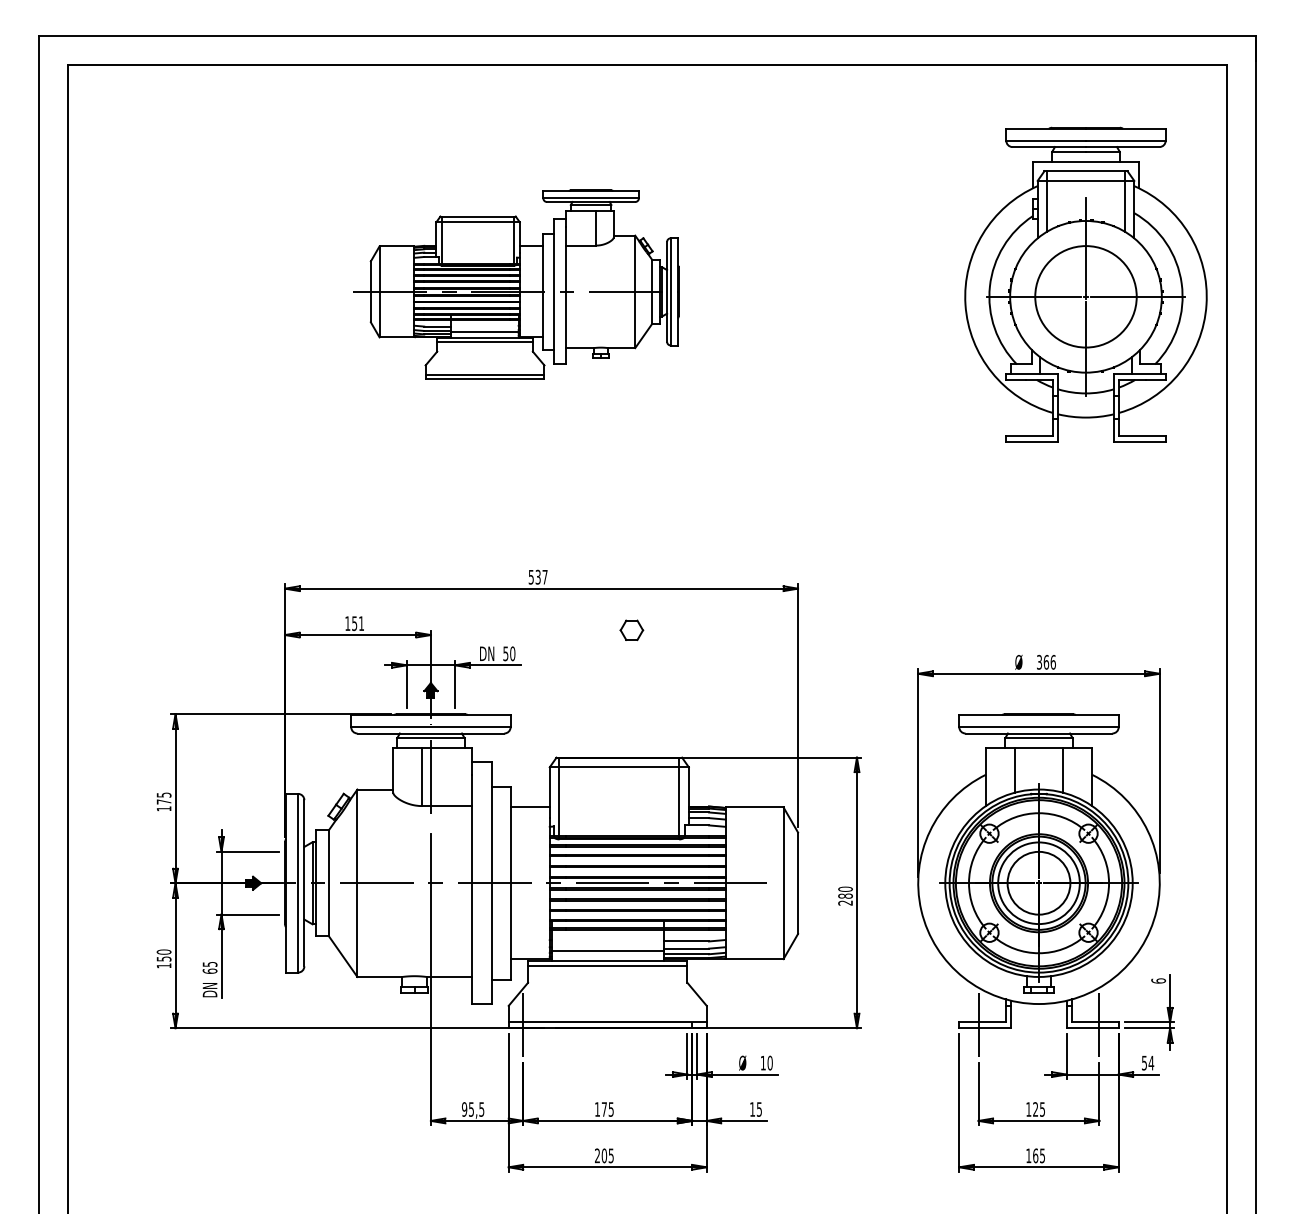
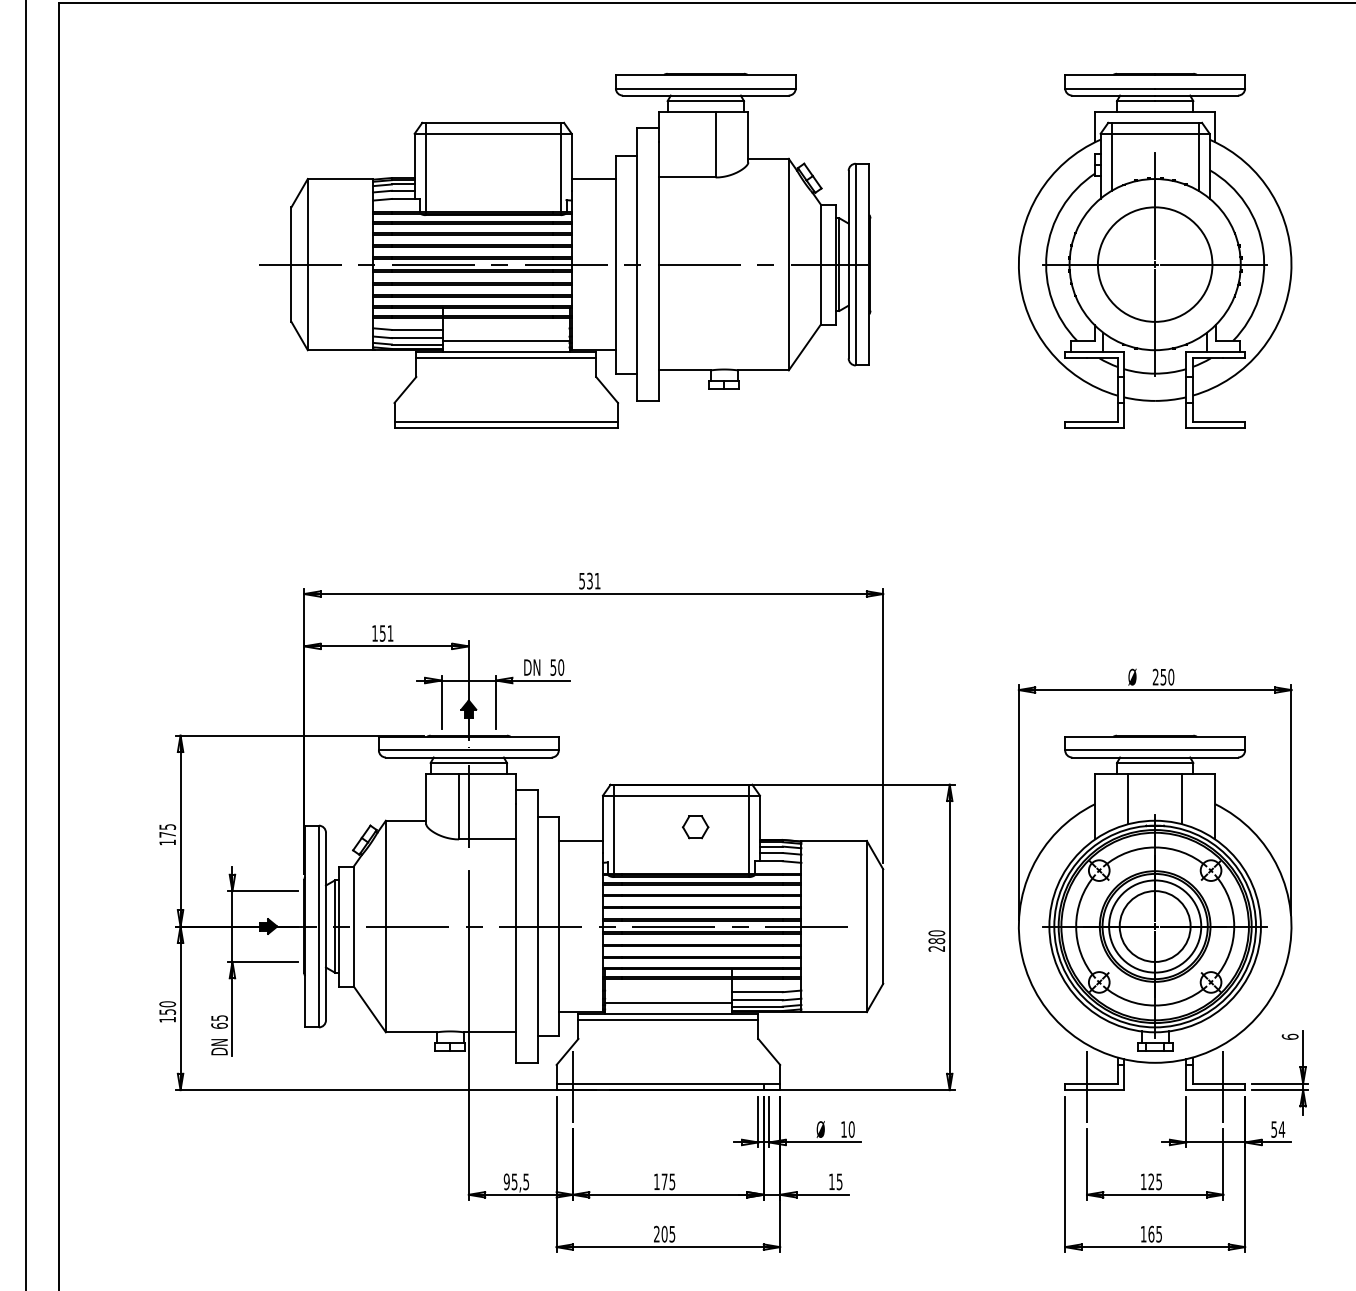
part: (516, 284) -> (565, 250), size x1.67
part: (1085, 284) -> (1154, 250), moved
text: (544, 577) -> (597, 581), 537 -> 531
part: (631, 629) -> (695, 826), moved
text: (1046, 662) -> (1163, 677), 366 -> 250

